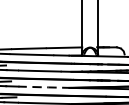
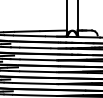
line: (44, 86) -> (38, 59), dashed -> solid

